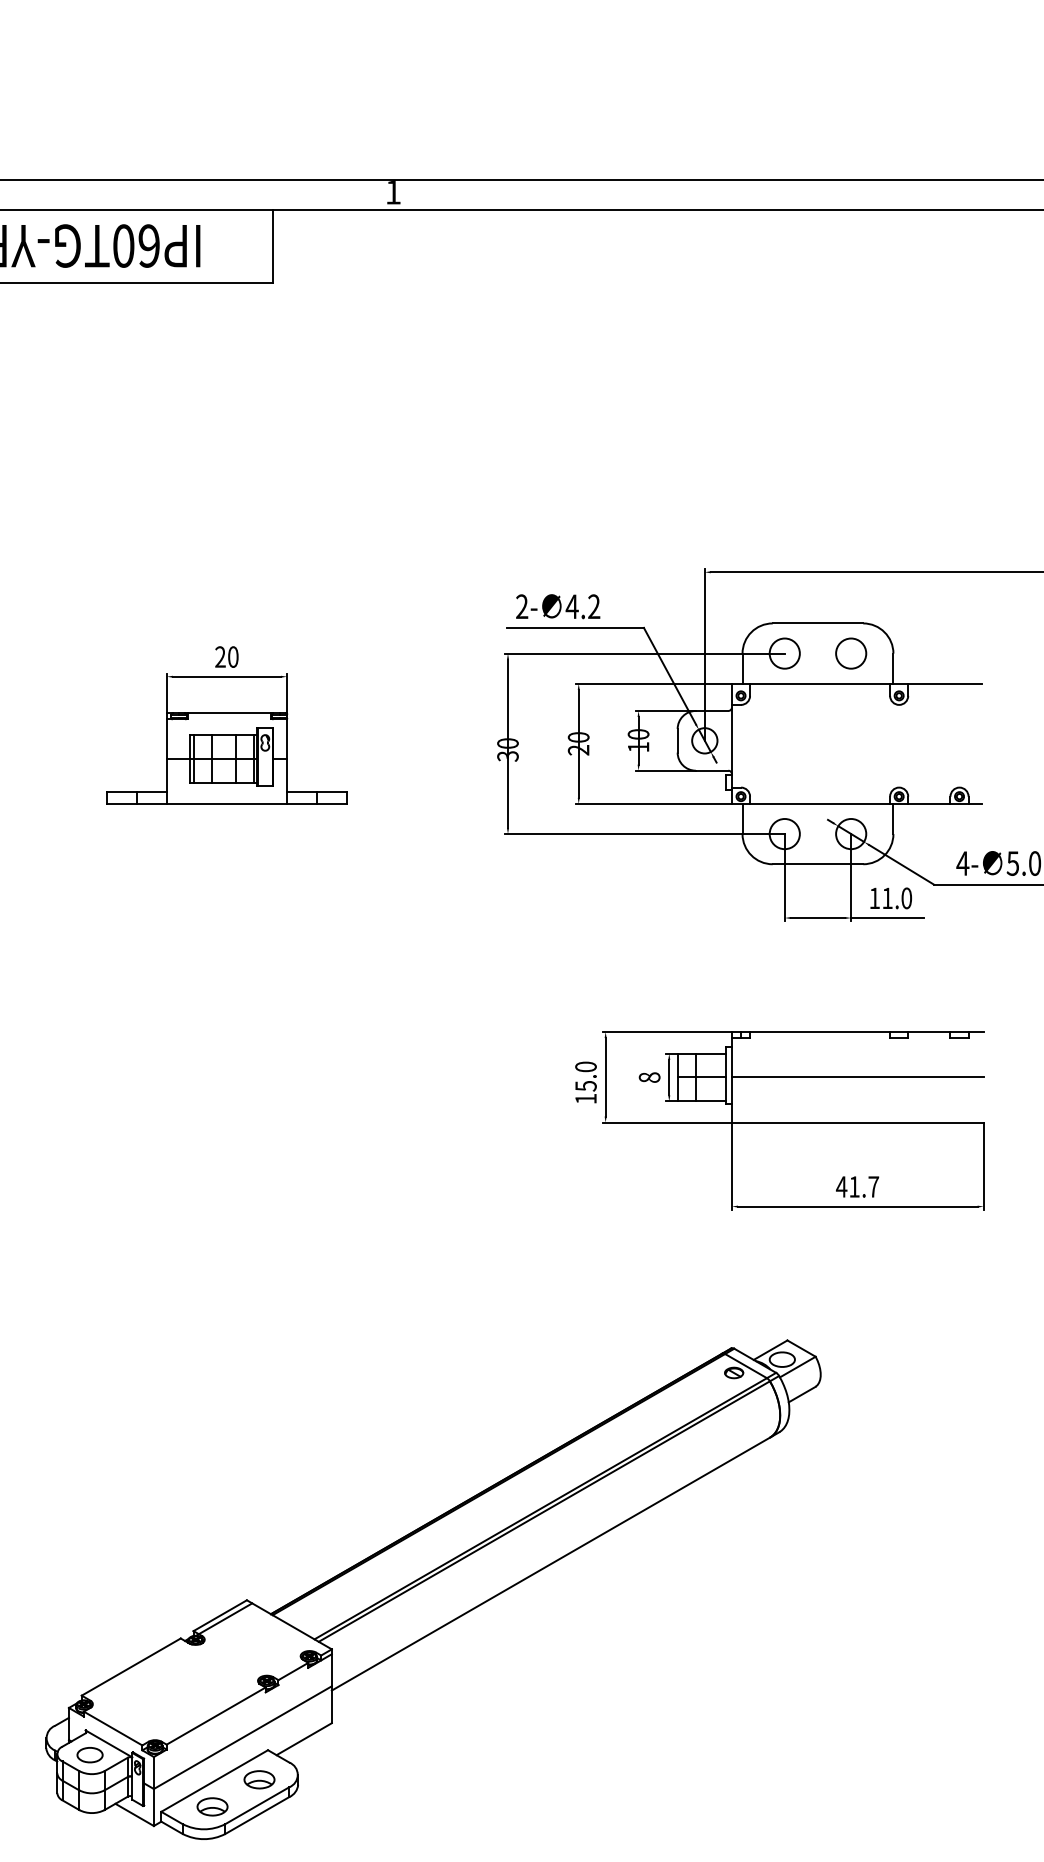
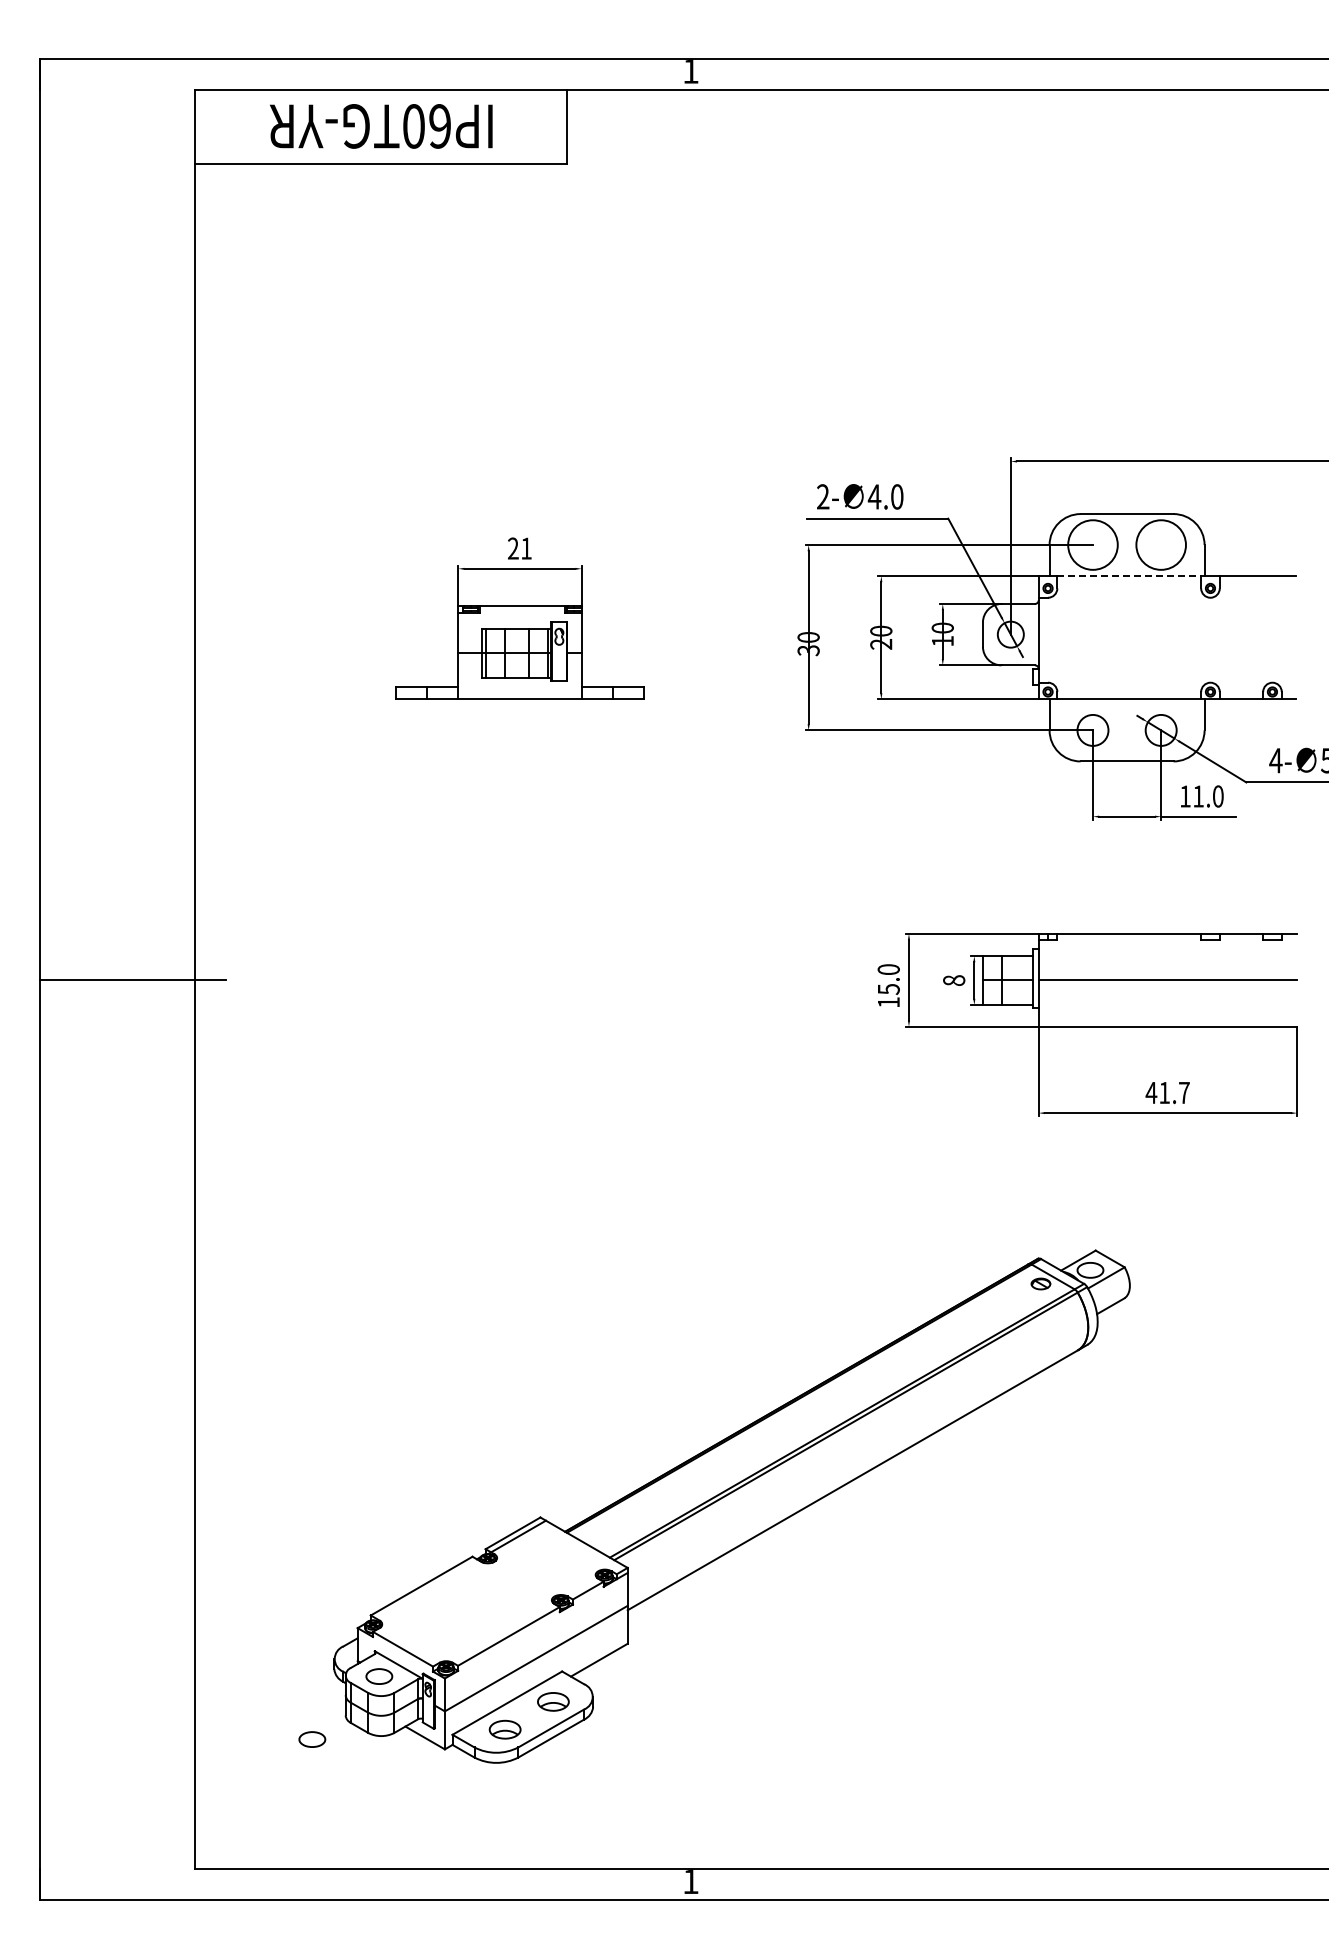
text: (594, 606) -> (897, 496), 4.2 -> 4.0
circle: (784, 653) -> (1092, 544), size x1.6
circle: (850, 653) -> (1160, 544), size x1.6
text: (233, 656) -> (526, 548), 20 -> 21
line: (820, 684) -> (1129, 576), solid -> dashed
part: (24, 1816) -> (312, 1739), added

